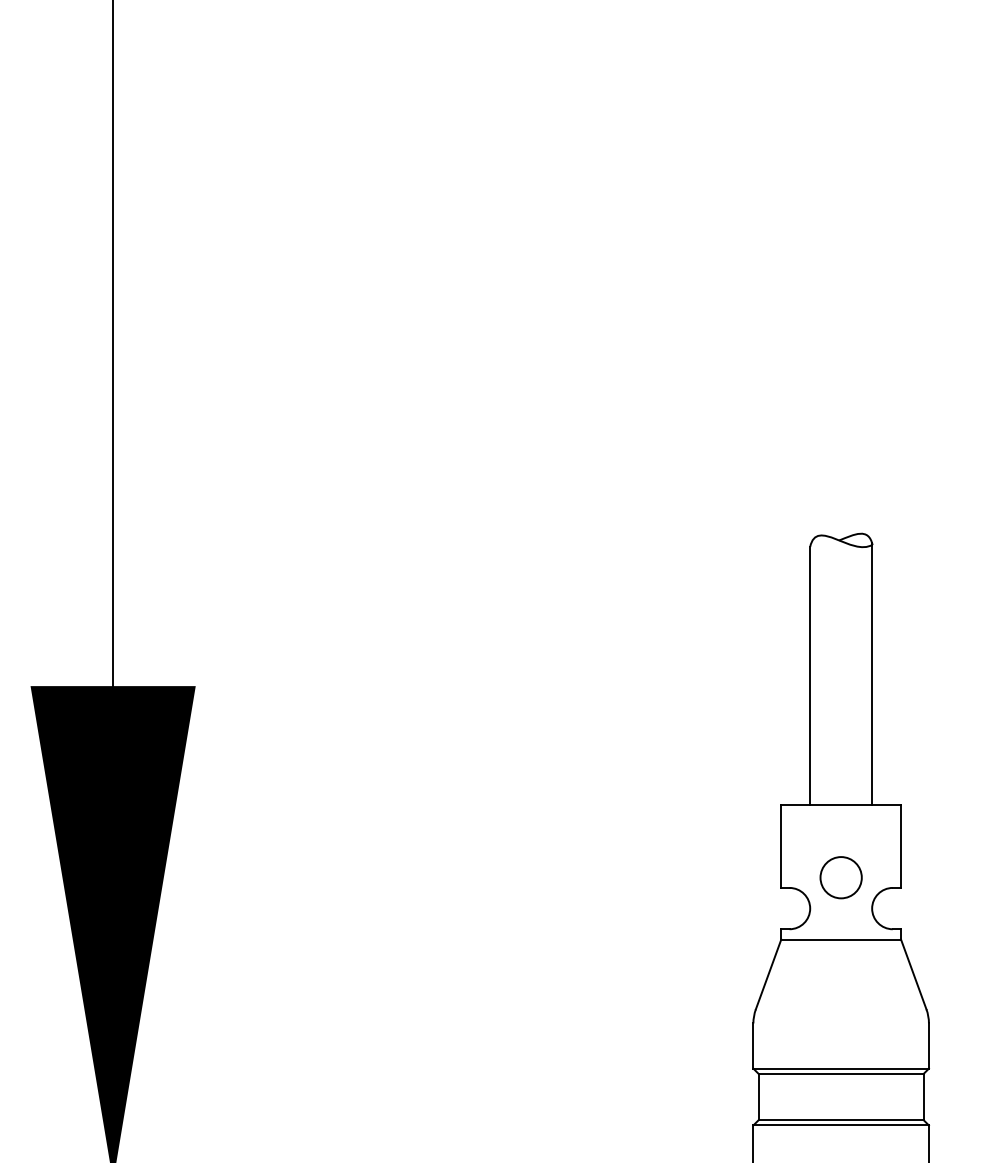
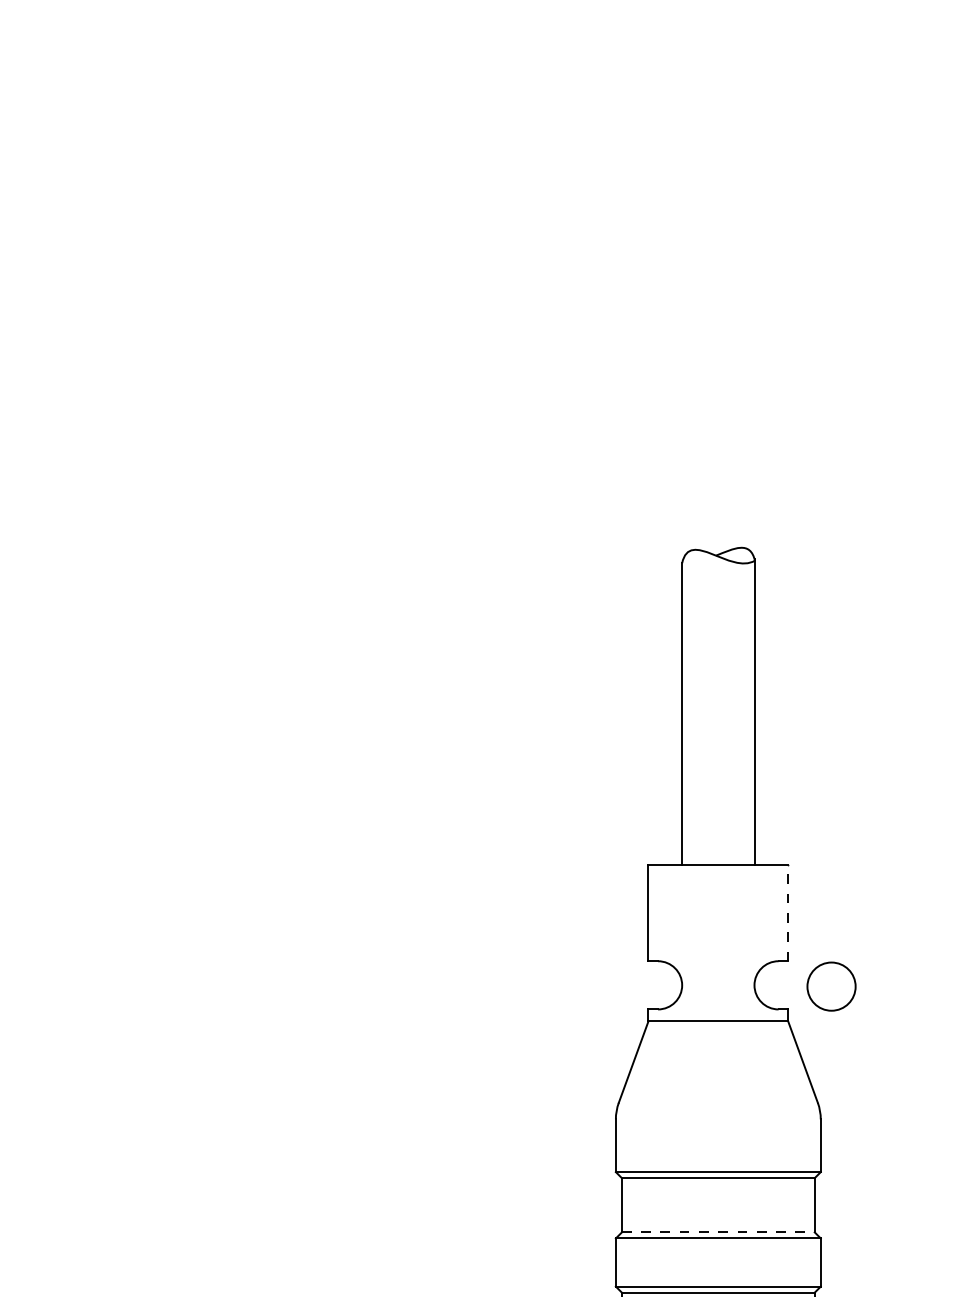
line: (901, 846) -> (788, 912), solid -> dashed
circle: (840, 877) -> (830, 986), moved
line: (841, 1120) -> (718, 1232), solid -> dashed

